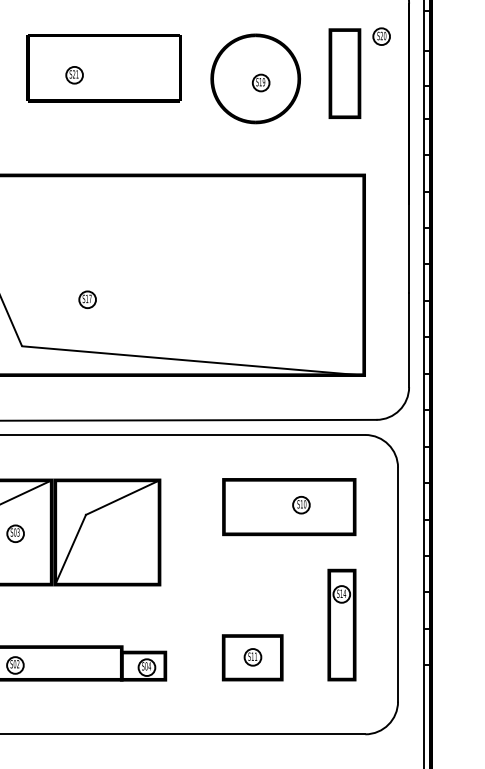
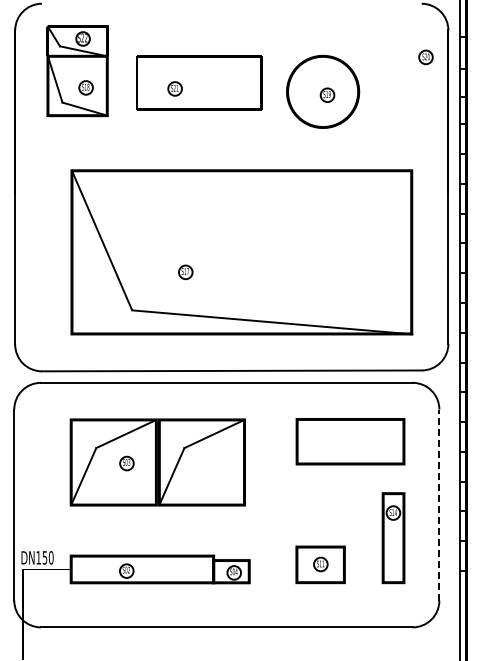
part: (344, 73) -> (395, 87), removed
part: (301, 504) -> (360, 439), removed
line: (398, 585) -> (439, 505), solid -> dashed

